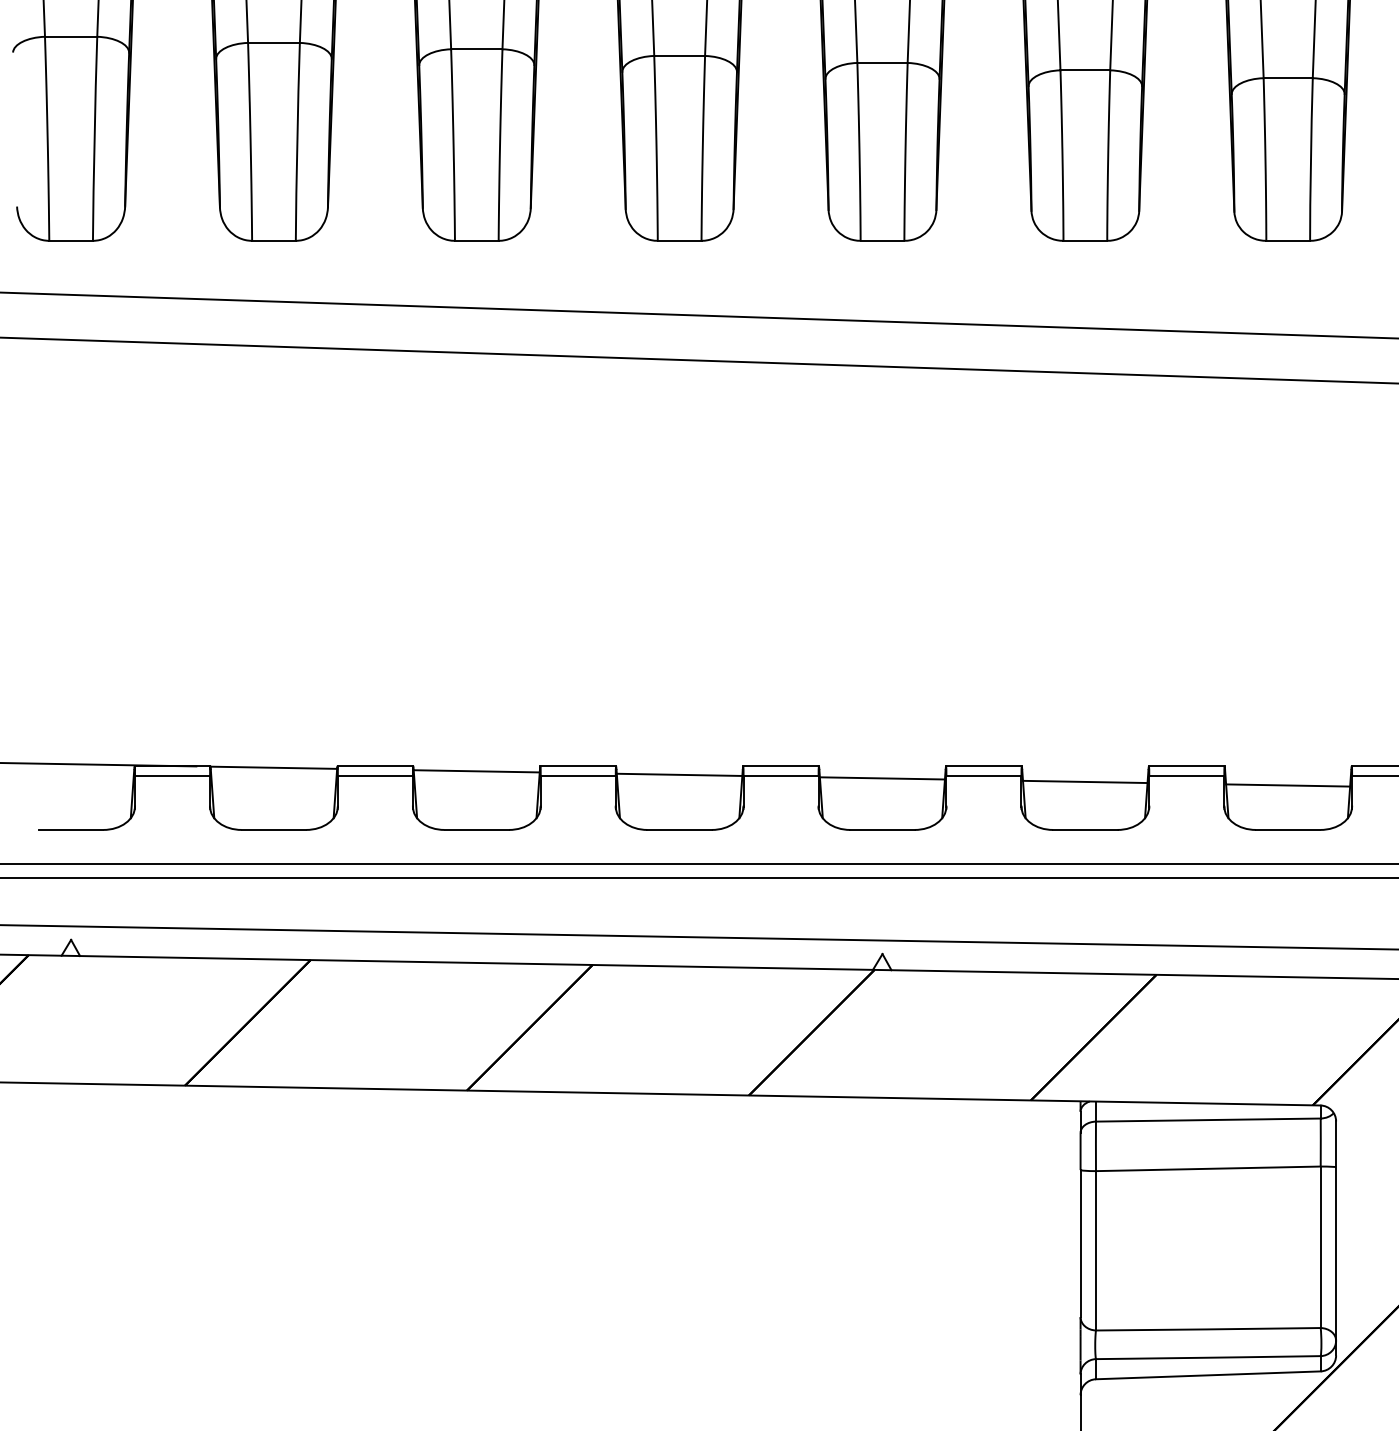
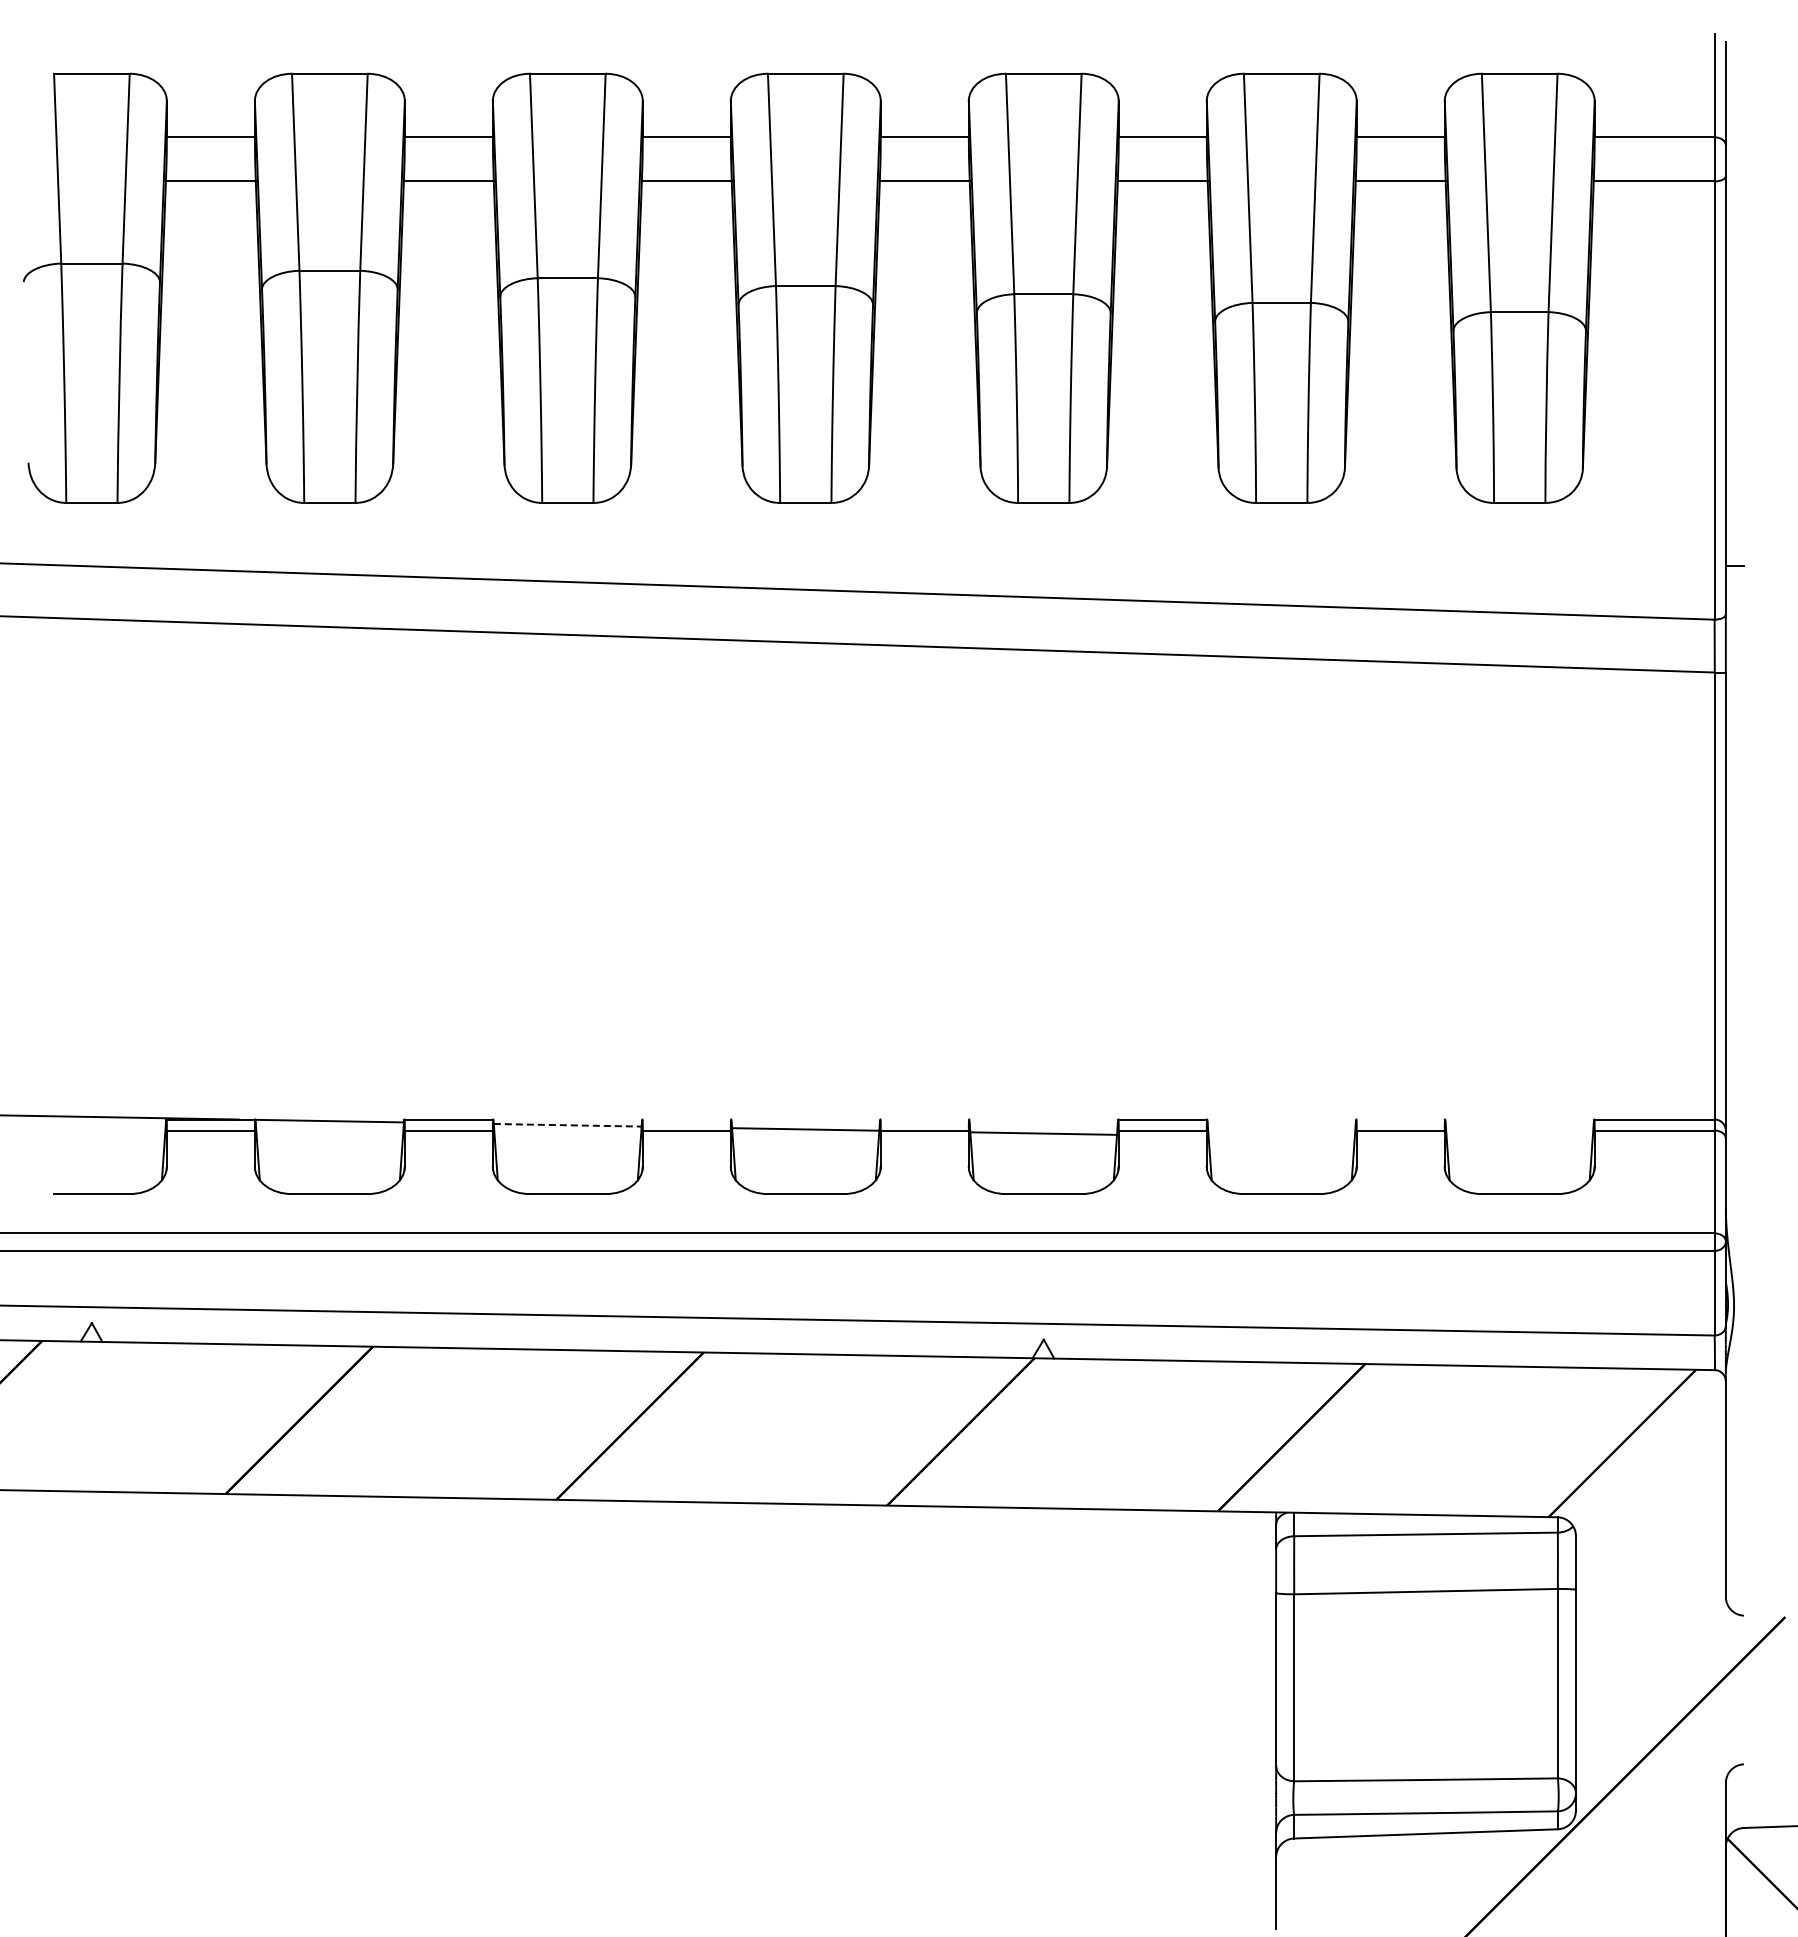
line: (577, 766) -> (686, 1119), removed
line: (780, 766) -> (924, 1119), removed
line: (1186, 766) -> (1400, 1119), removed
line: (476, 771) -> (567, 1125), solid -> dashed
line: (1085, 781) -> (1281, 1137), removed
line: (1288, 785) -> (1519, 1141), removed

